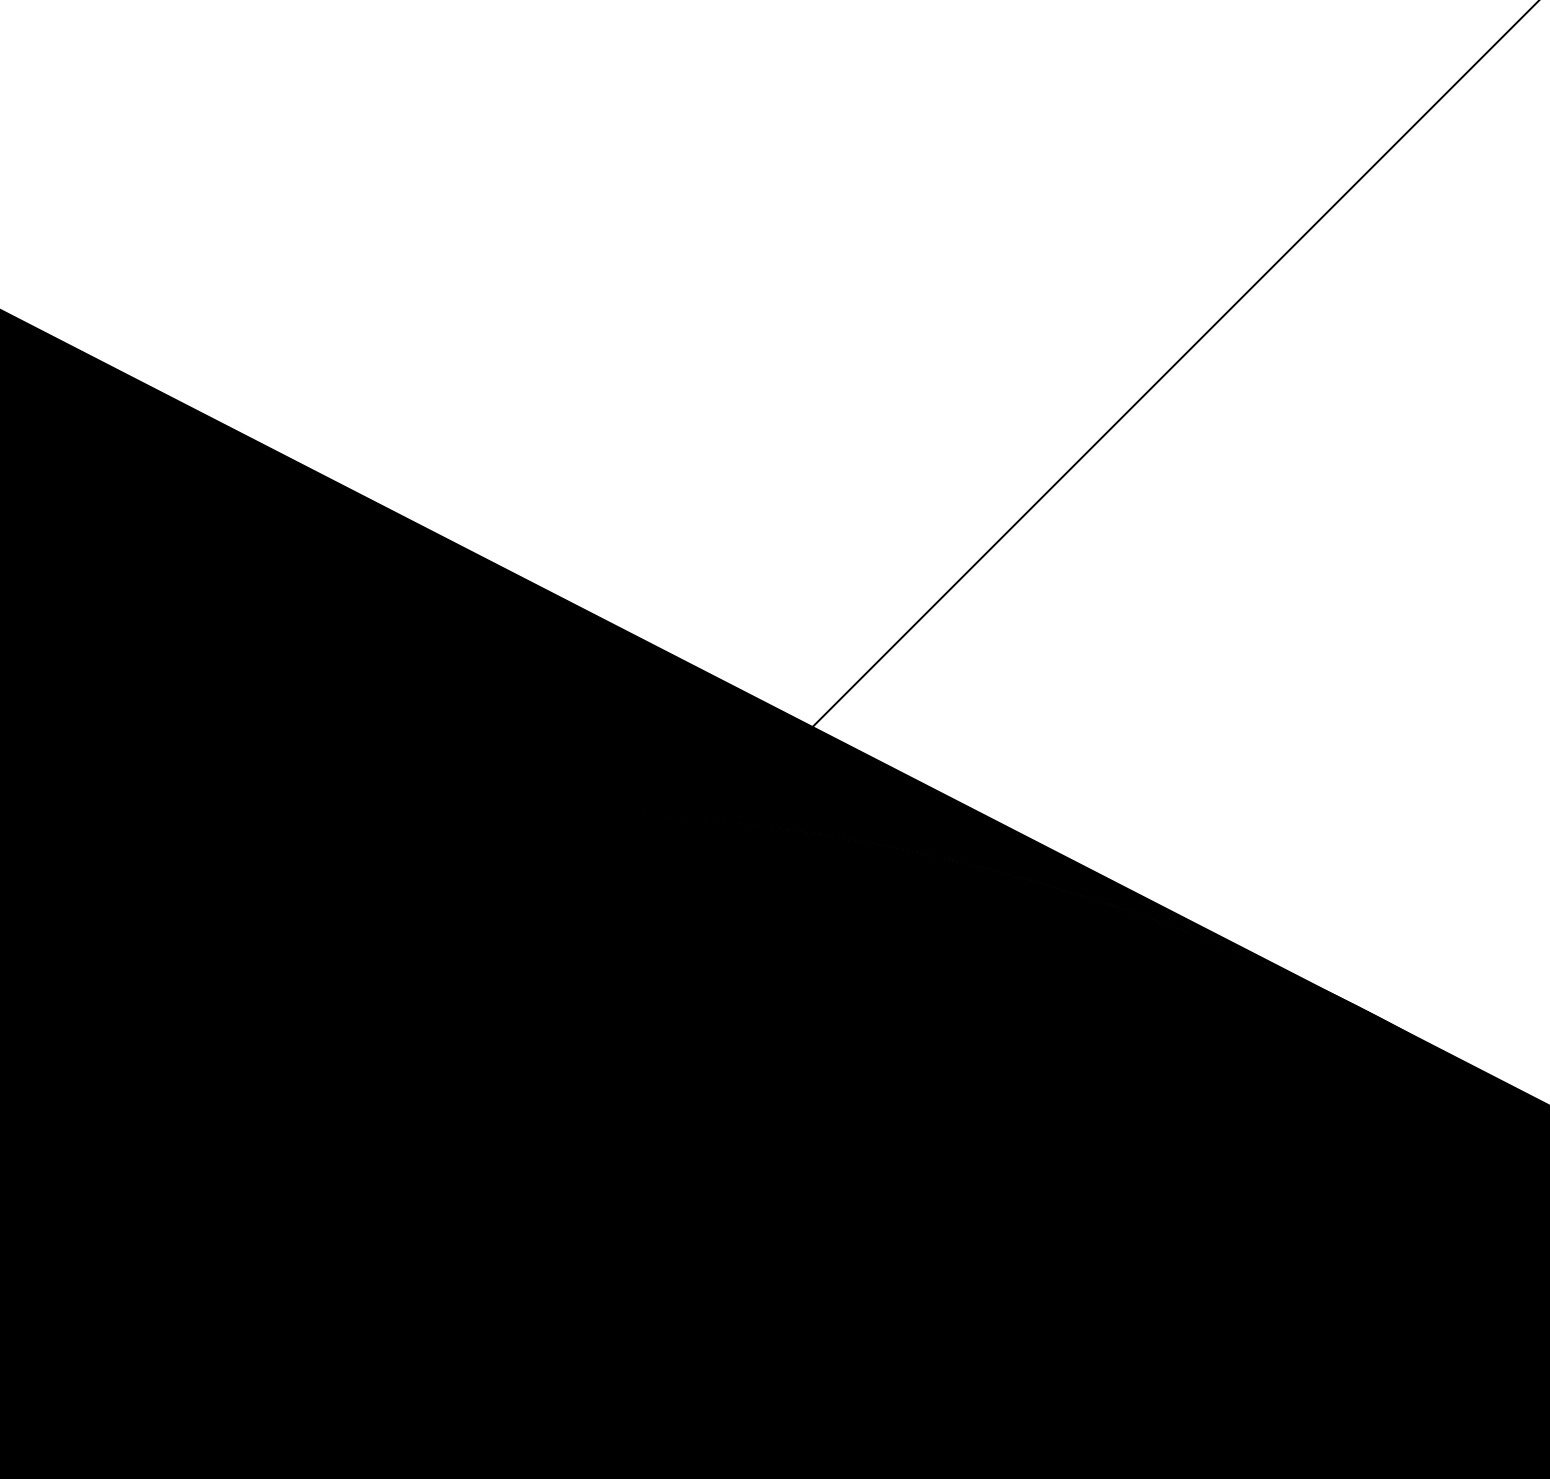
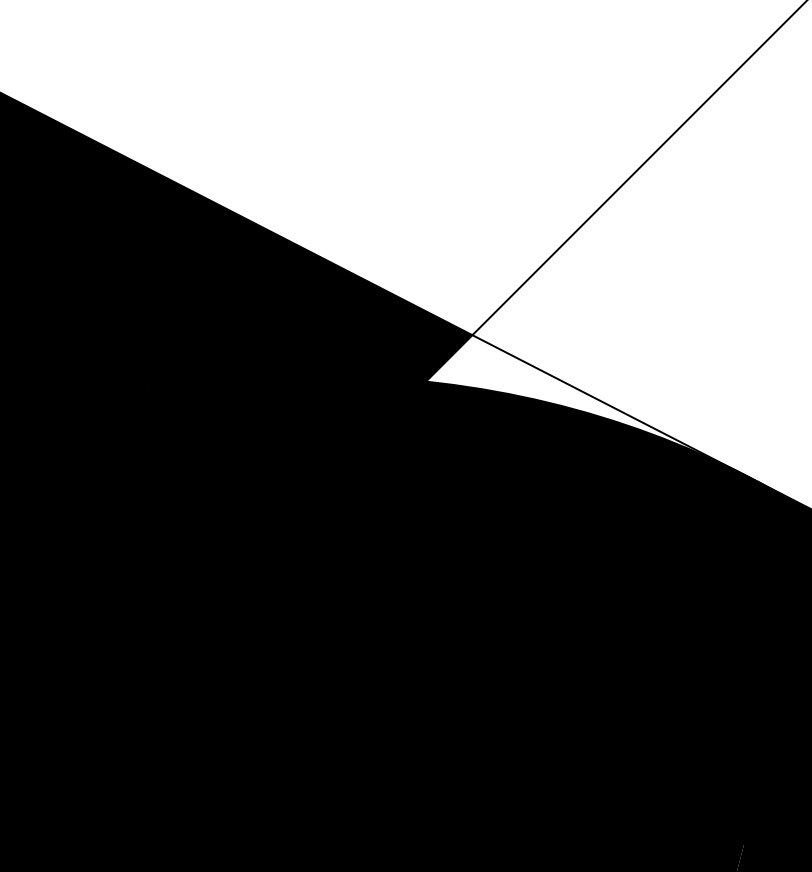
fill: (1041, 870) -> (586, 406), removed

